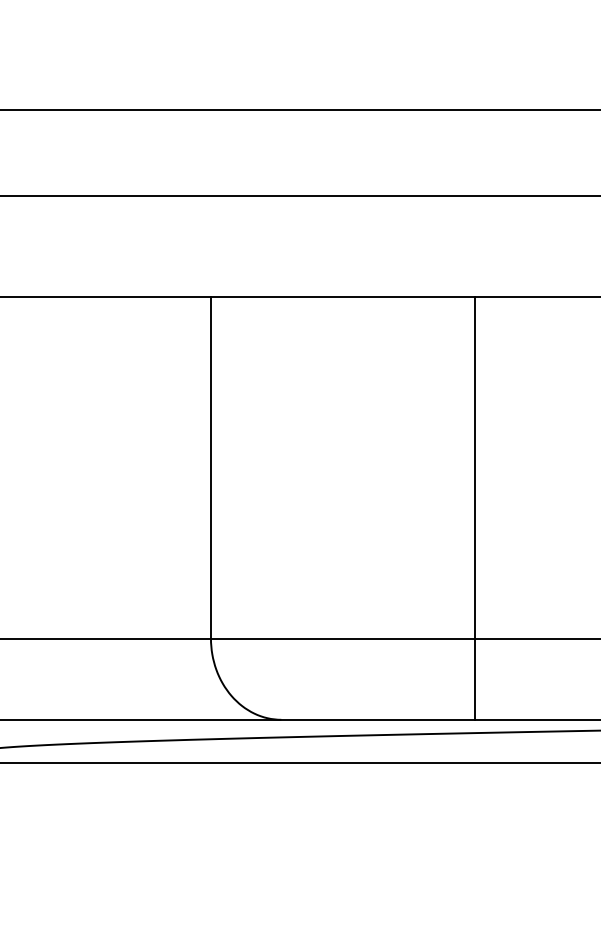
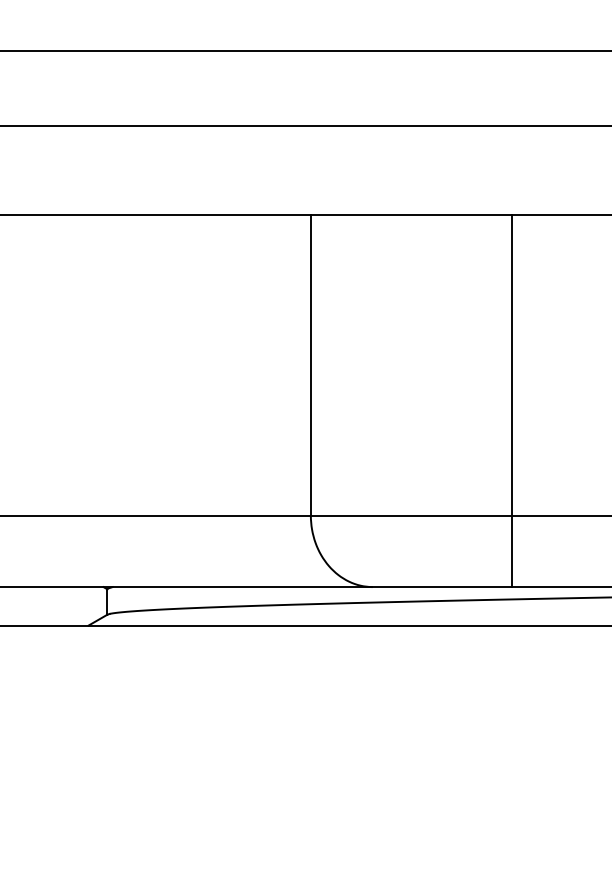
line: (475, 508) -> (512, 401), moved

